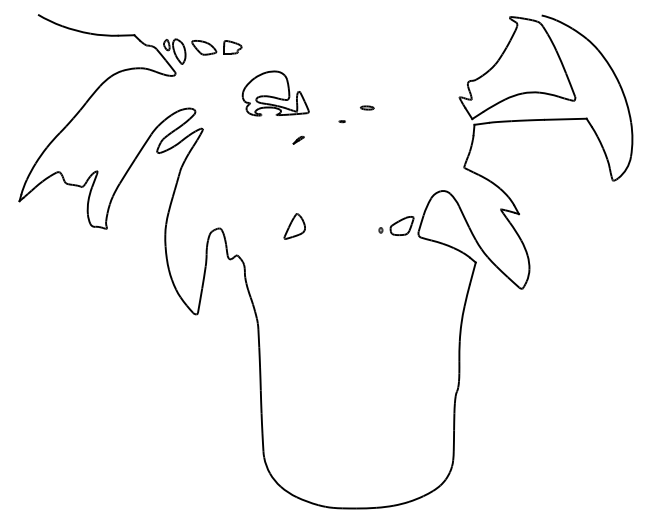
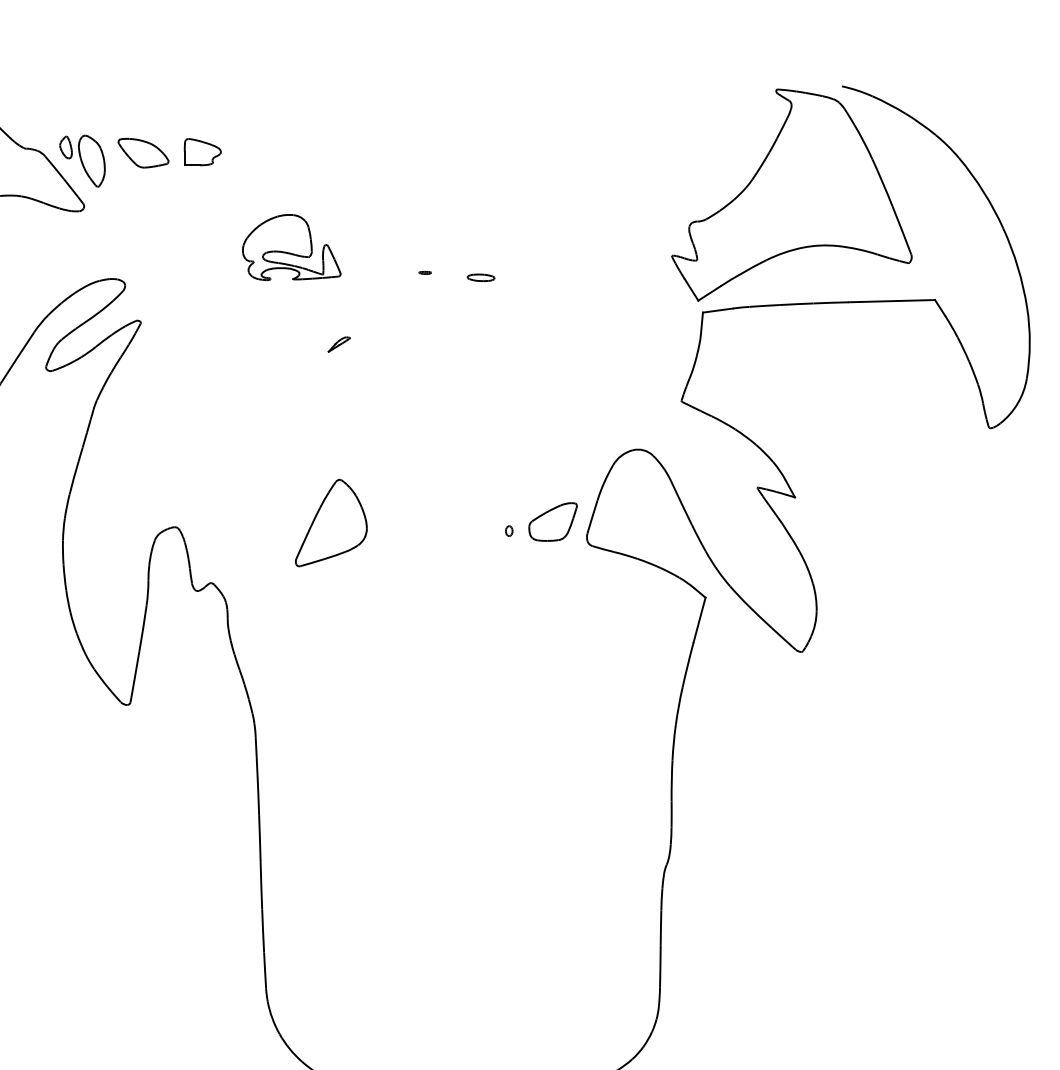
part: (275, 92) -> (291, 245), size x0.71
part: (341, 121) -> (423, 272), moved
part: (294, 226) -> (330, 523), size x1.67

